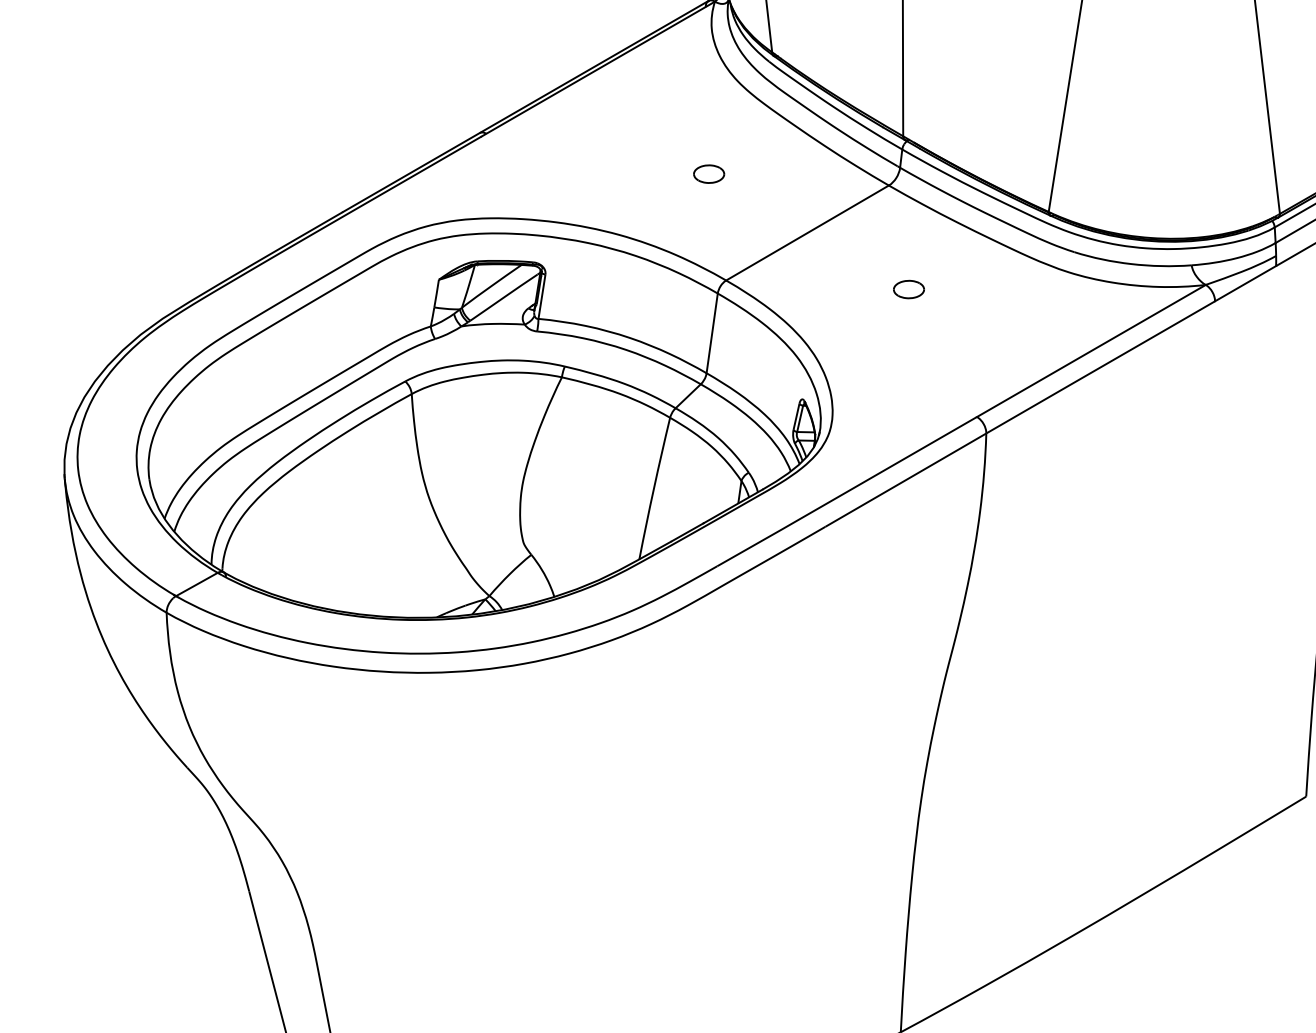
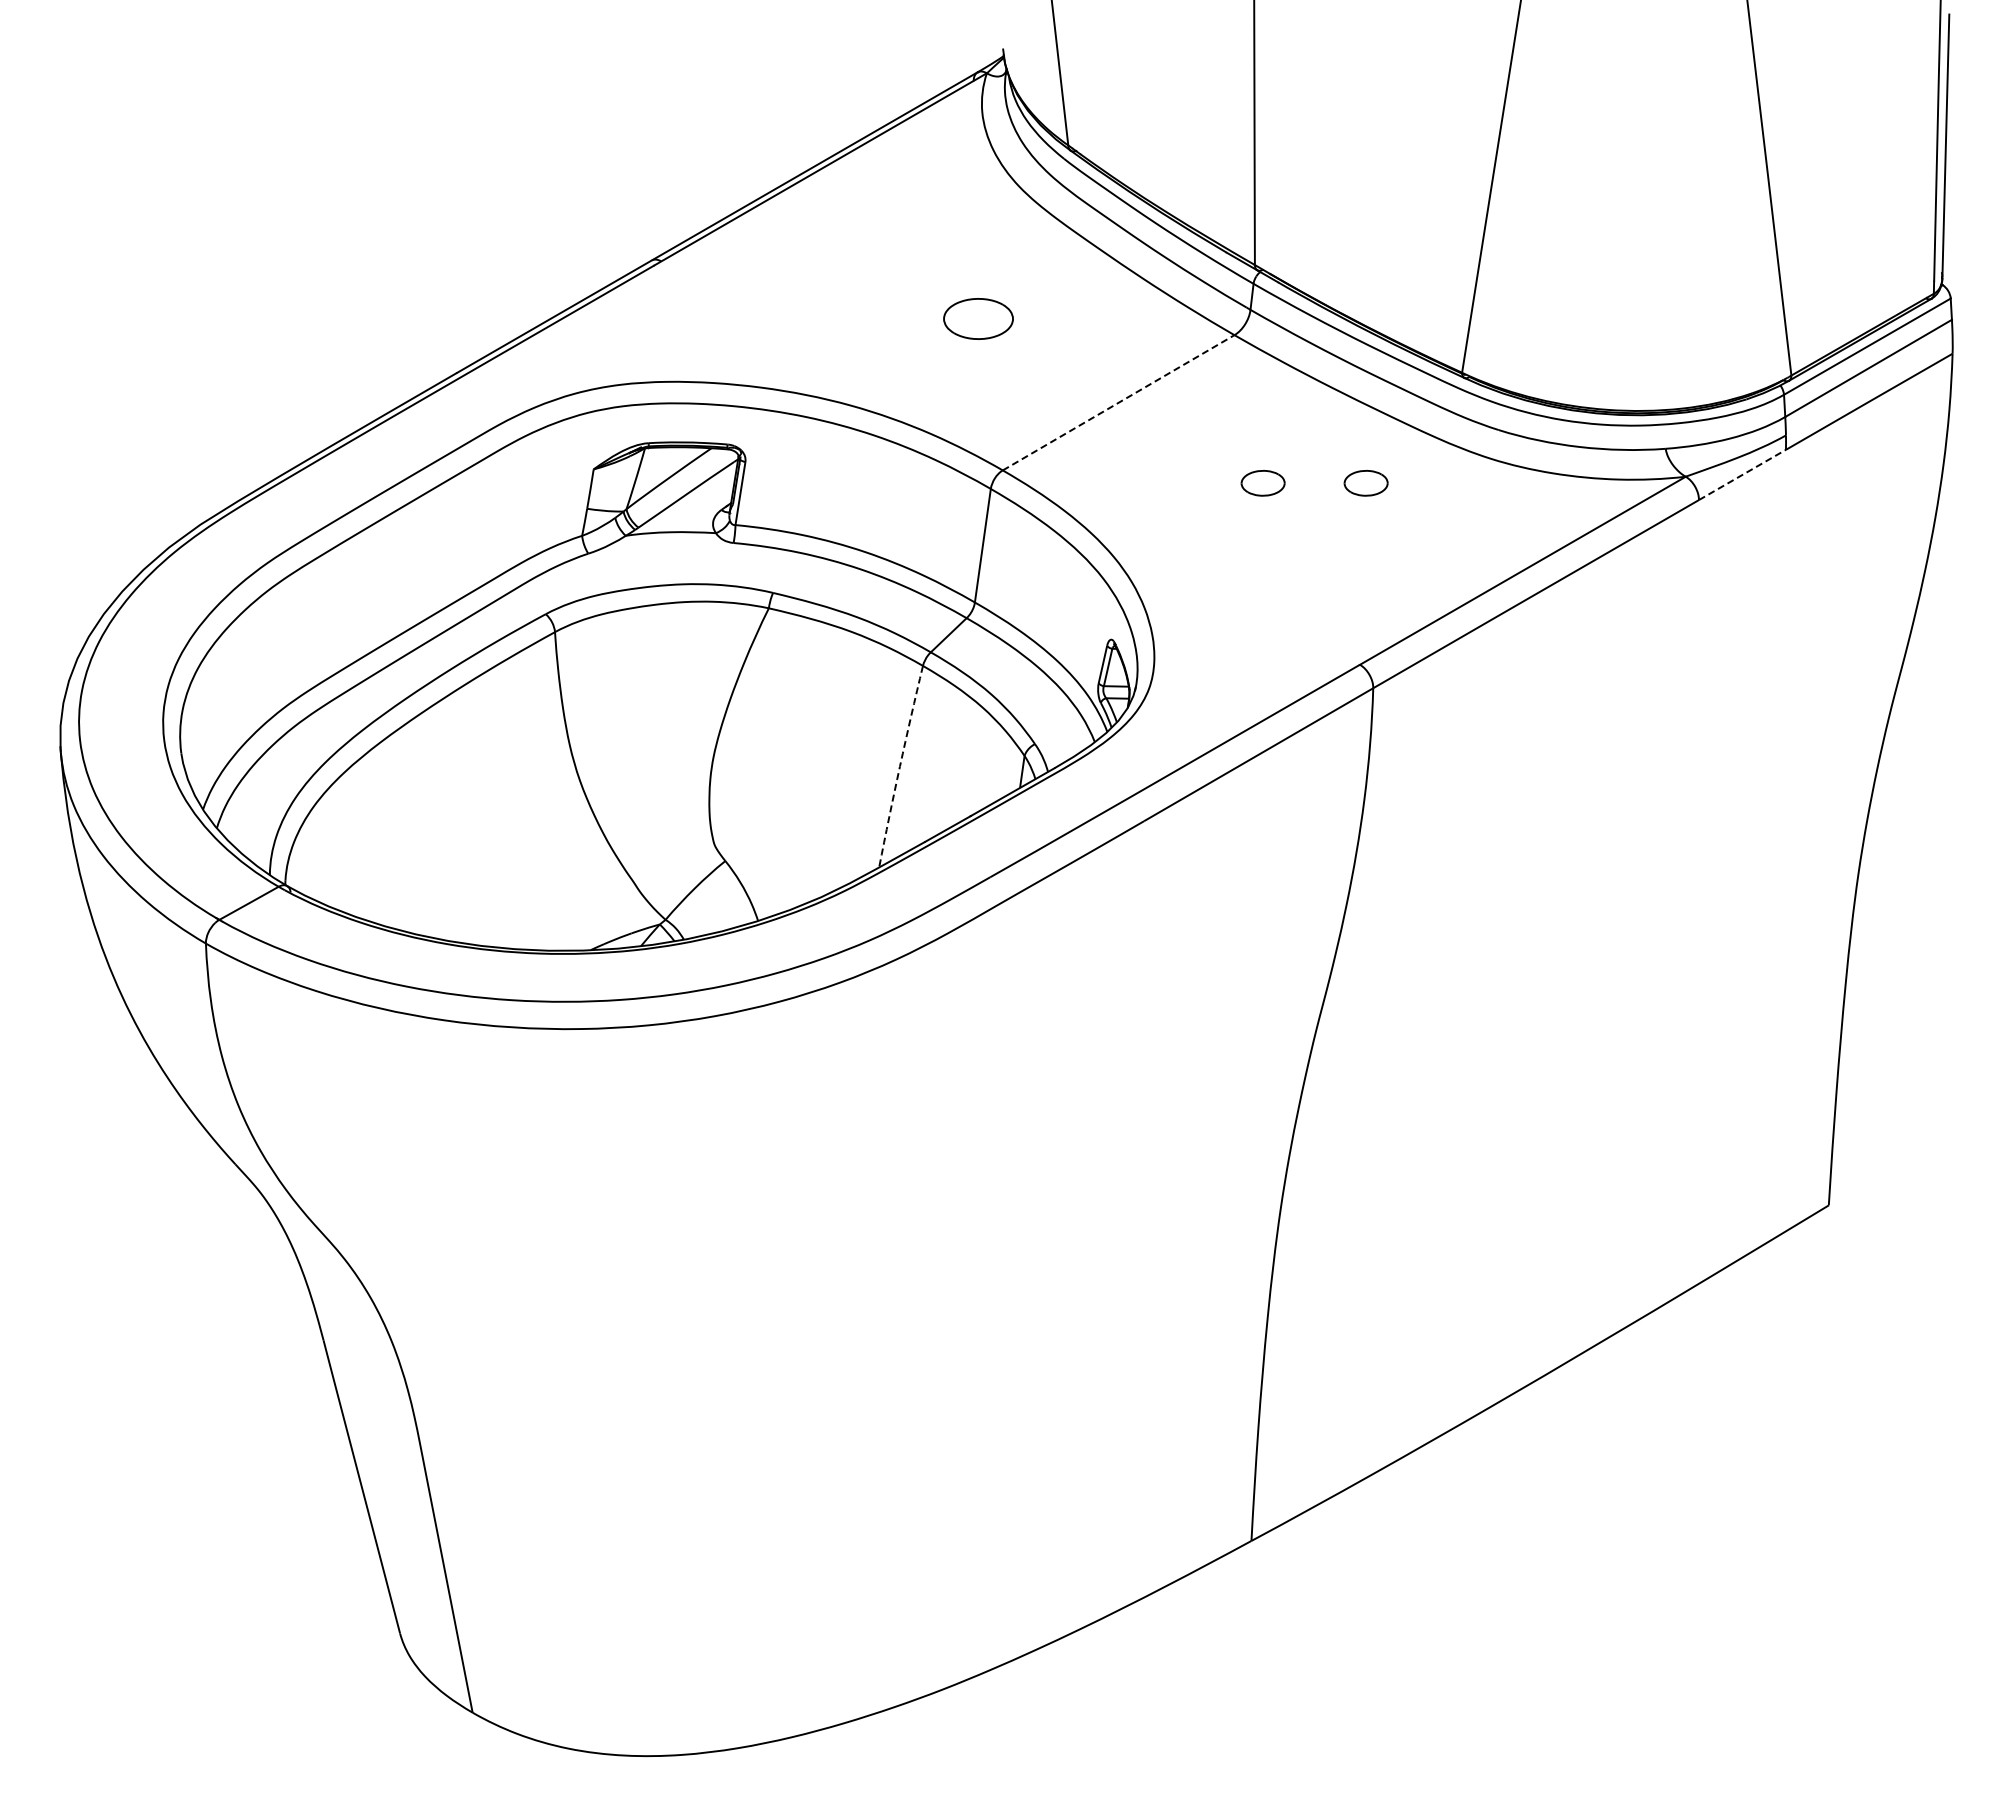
part: (709, 173) -> (978, 318), size x1.6
line: (808, 232) -> (1119, 402), solid -> dashed
line: (1245, 283) -> (1742, 474), solid -> dashed
part: (980, 289) -> (1365, 482), added
arc: (653, 488) -> (899, 766), solid -> dashed

